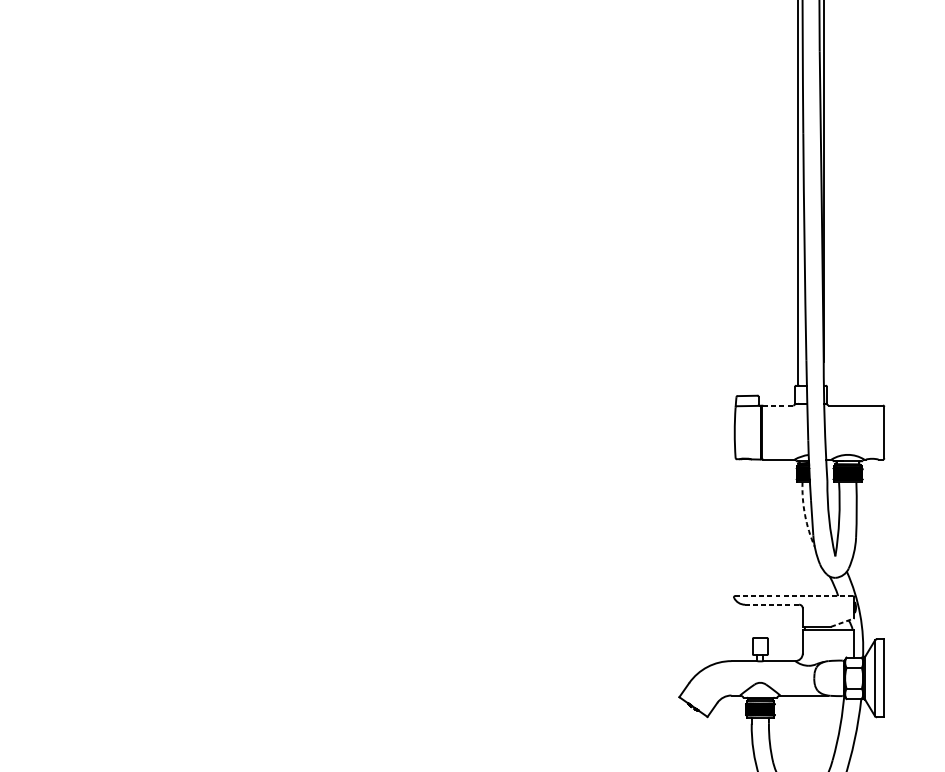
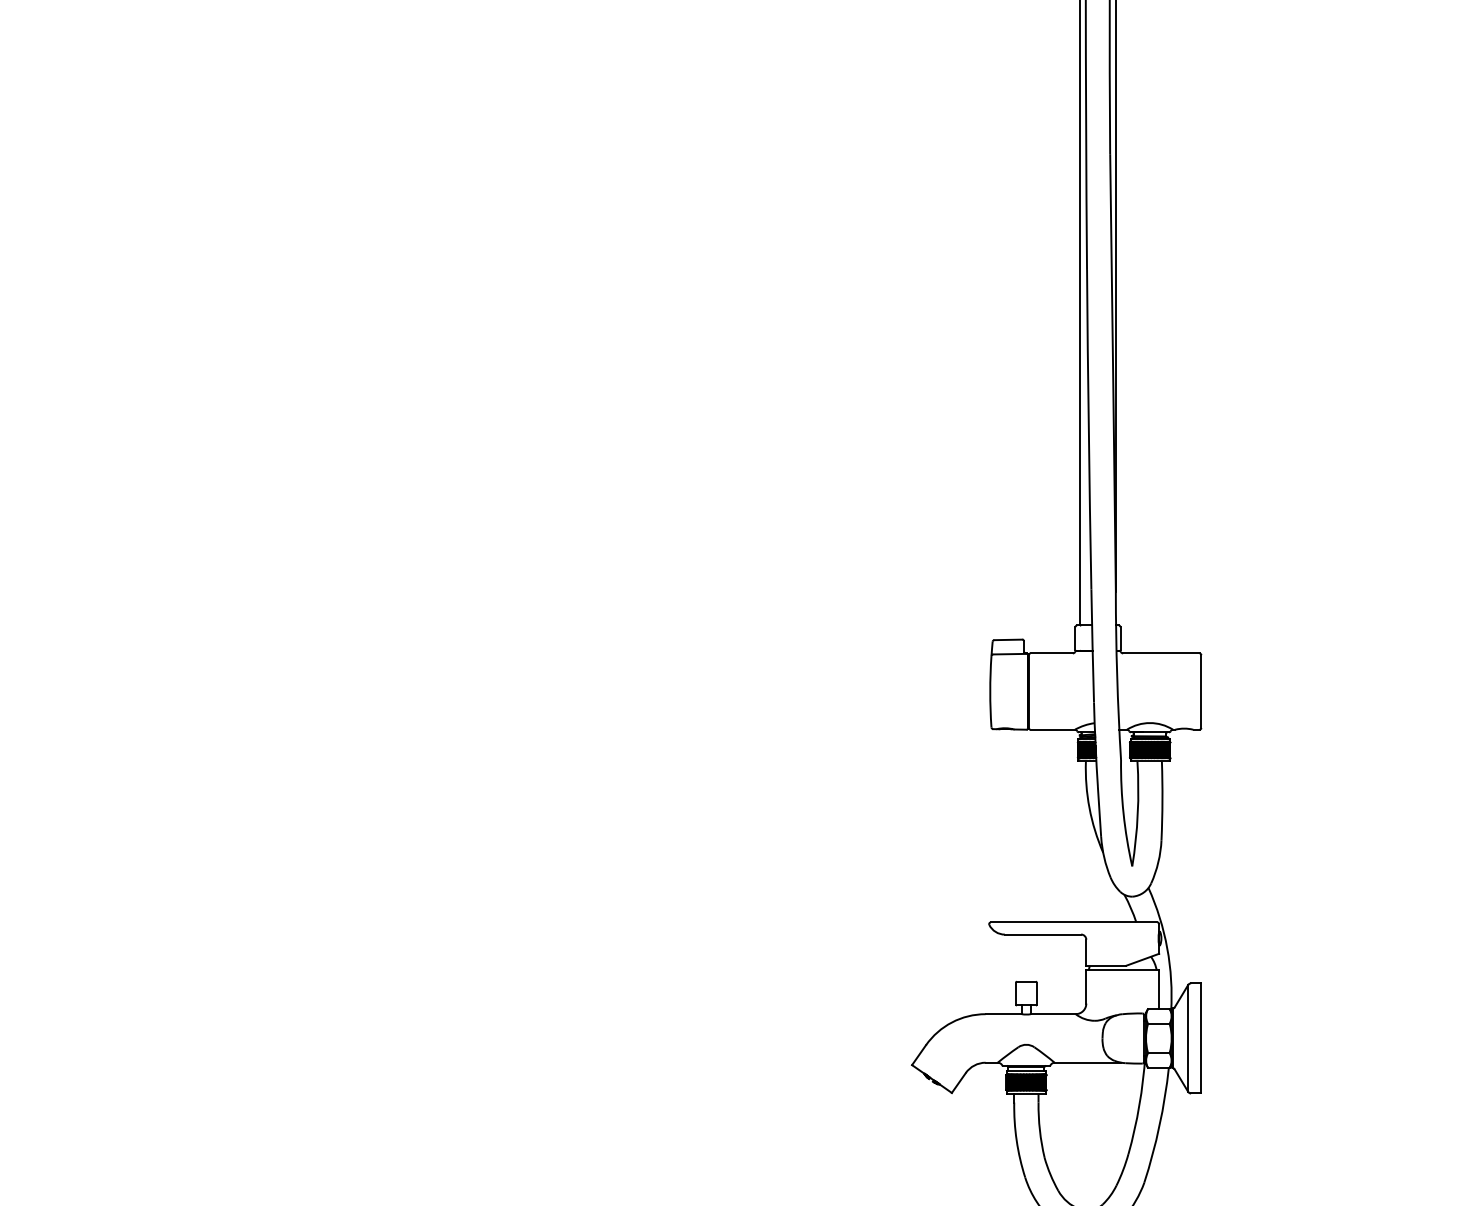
line: (778, 405) -> (1052, 653), dashed -> solid
arc: (805, 515) -> (1089, 808), dashed -> solid
line: (793, 596) -> (1073, 922), dashed -> solid
line: (772, 604) -> (1043, 934), dashed -> solid
line: (842, 622) -> (1142, 959), dashed -> solid

